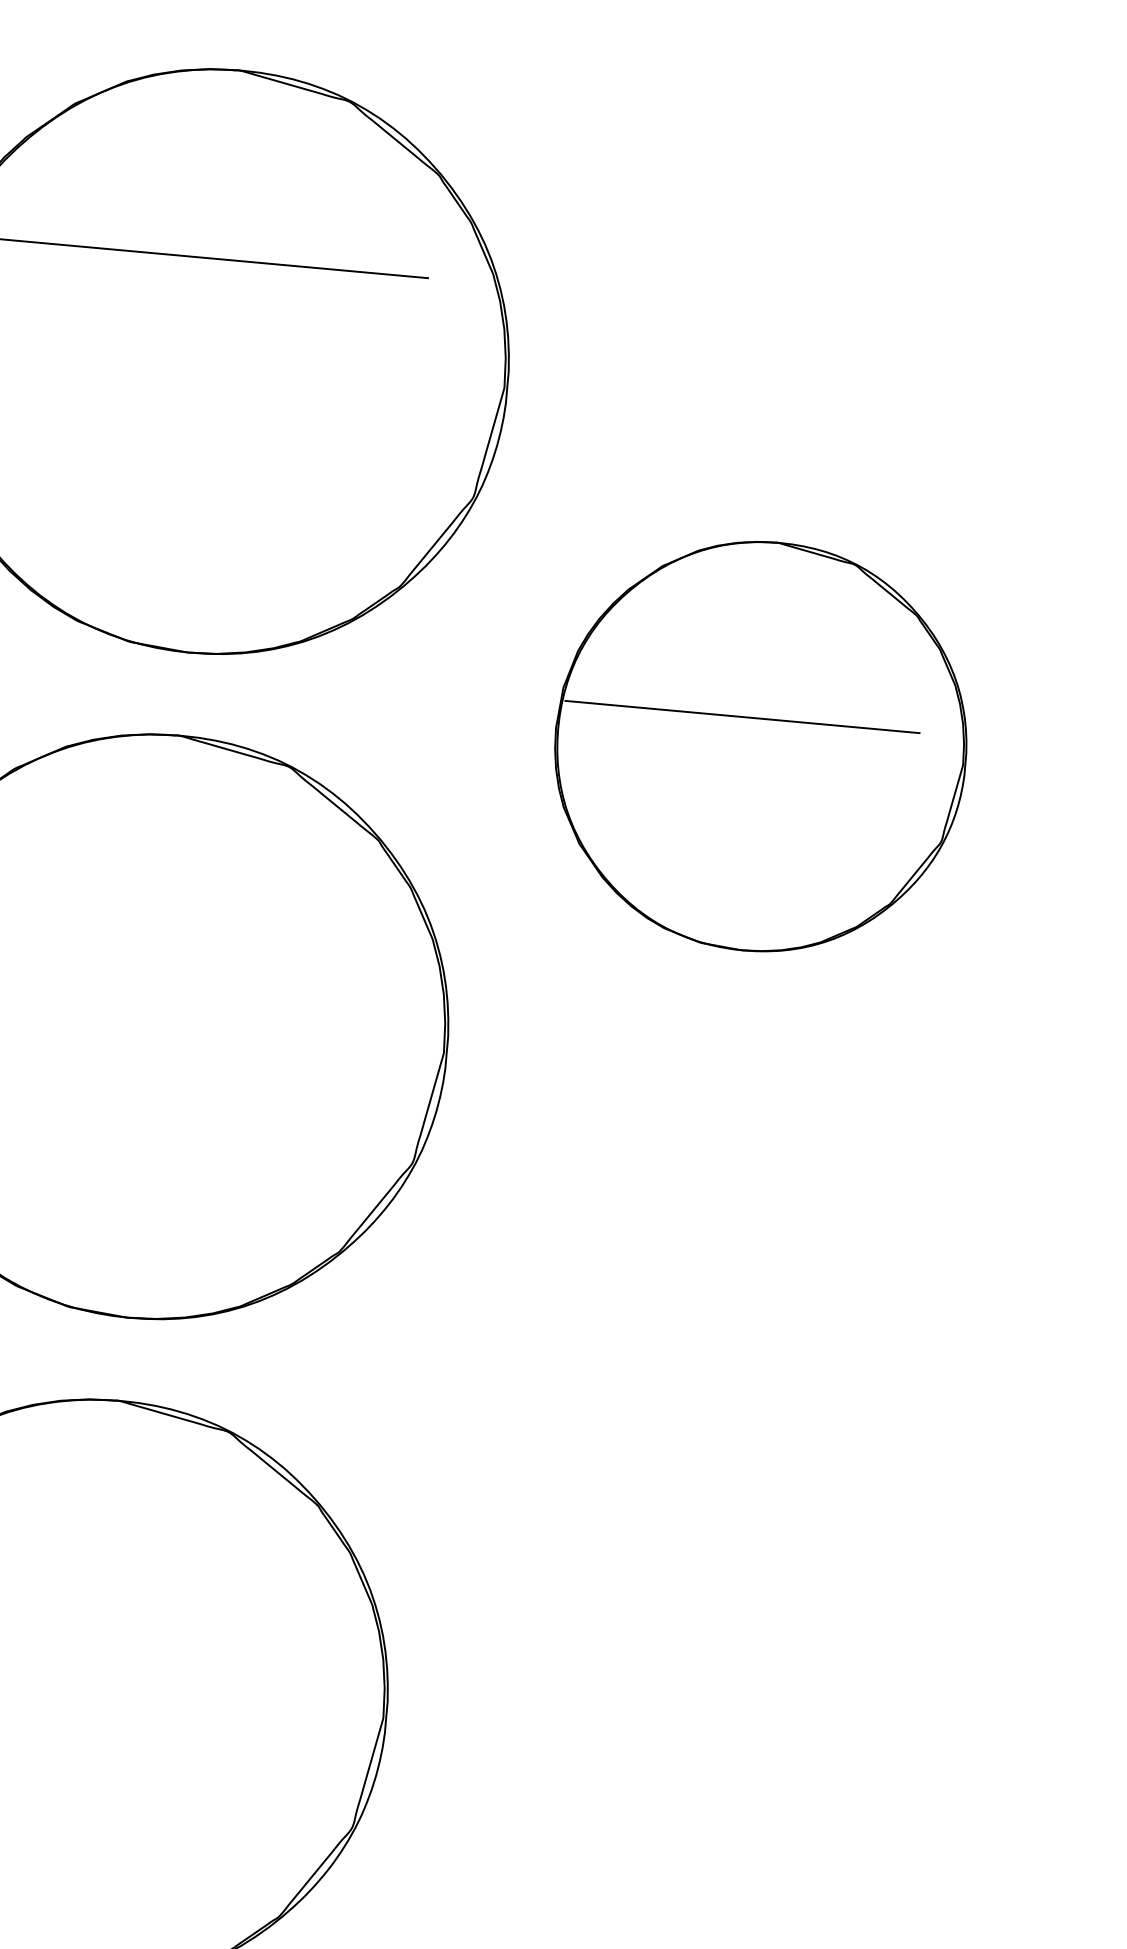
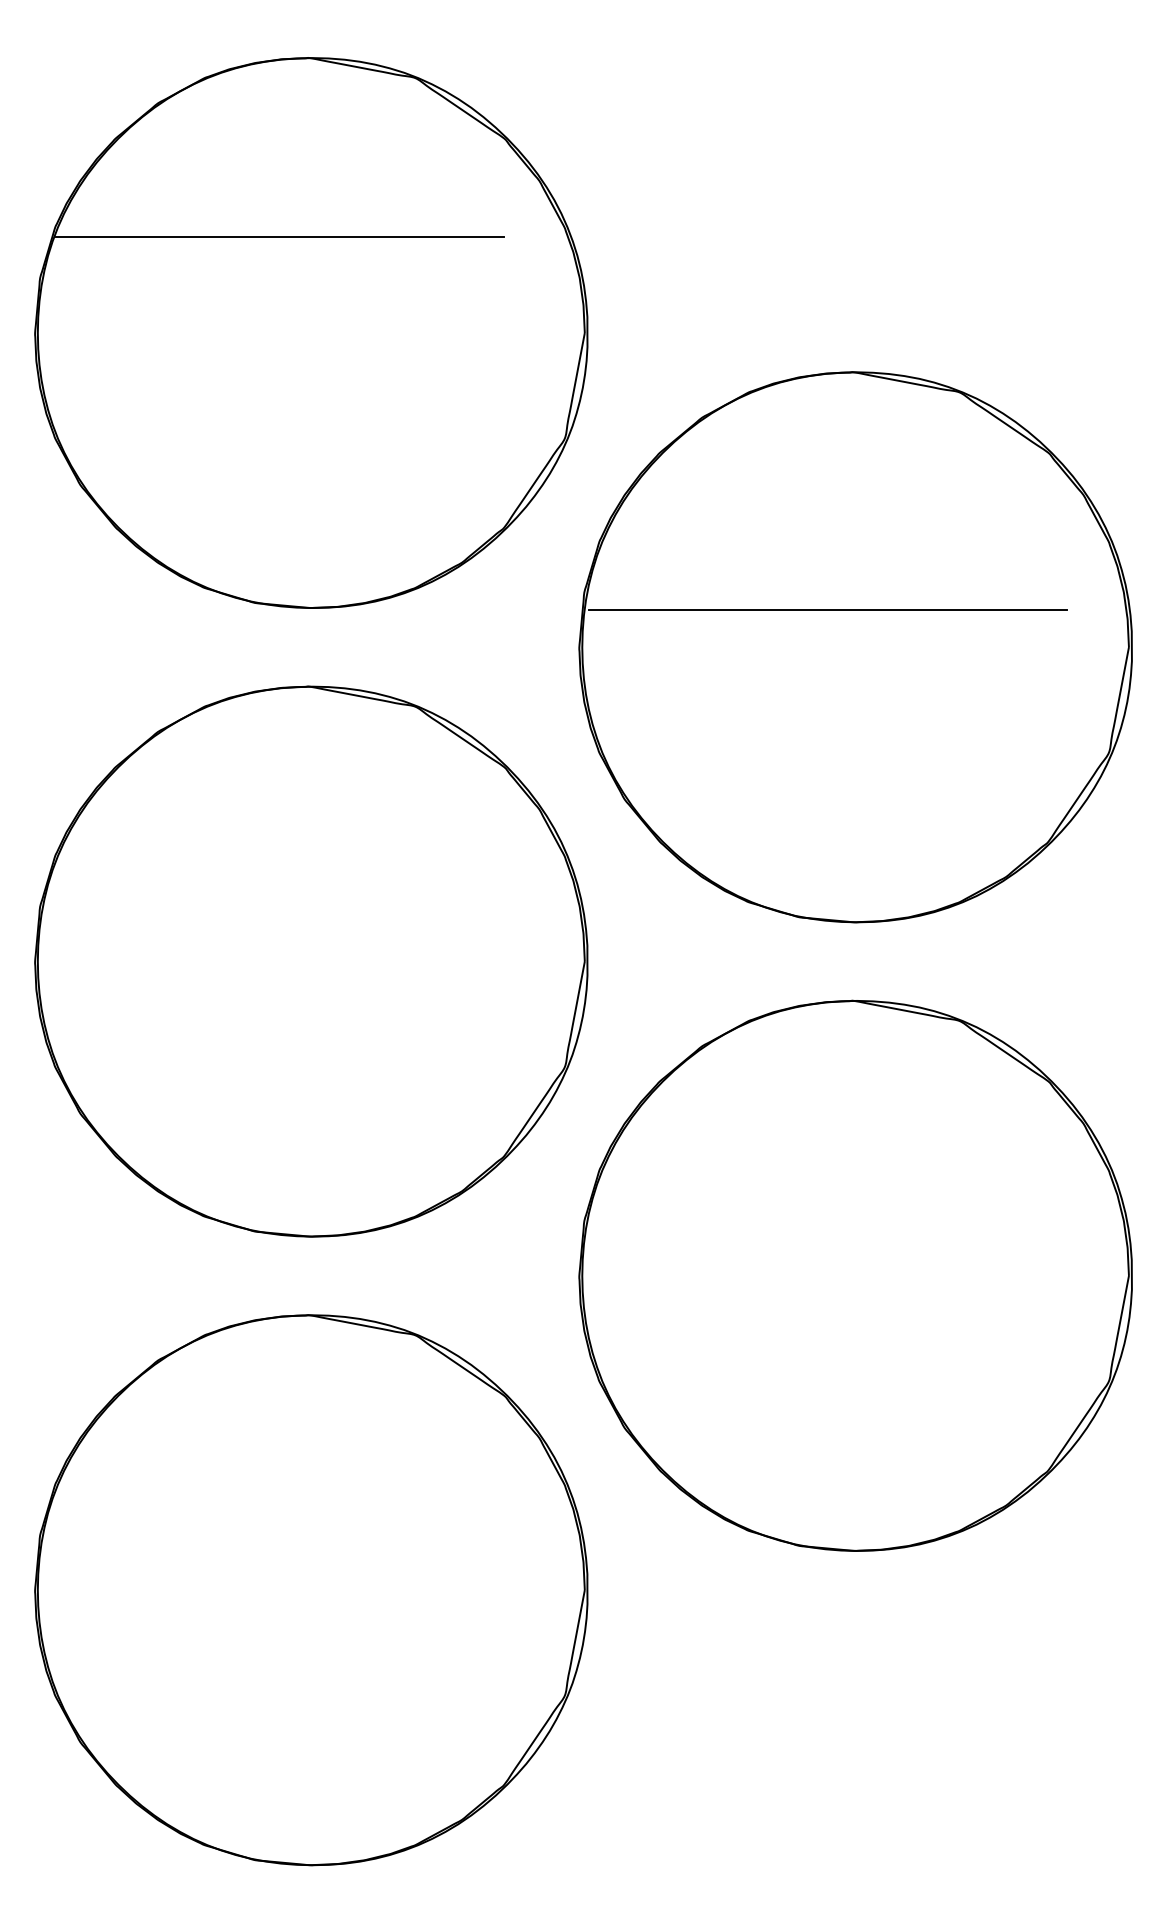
part: (760, 746) -> (855, 647), size x1.43
part: (700, 1411) -> (855, 1275), added

